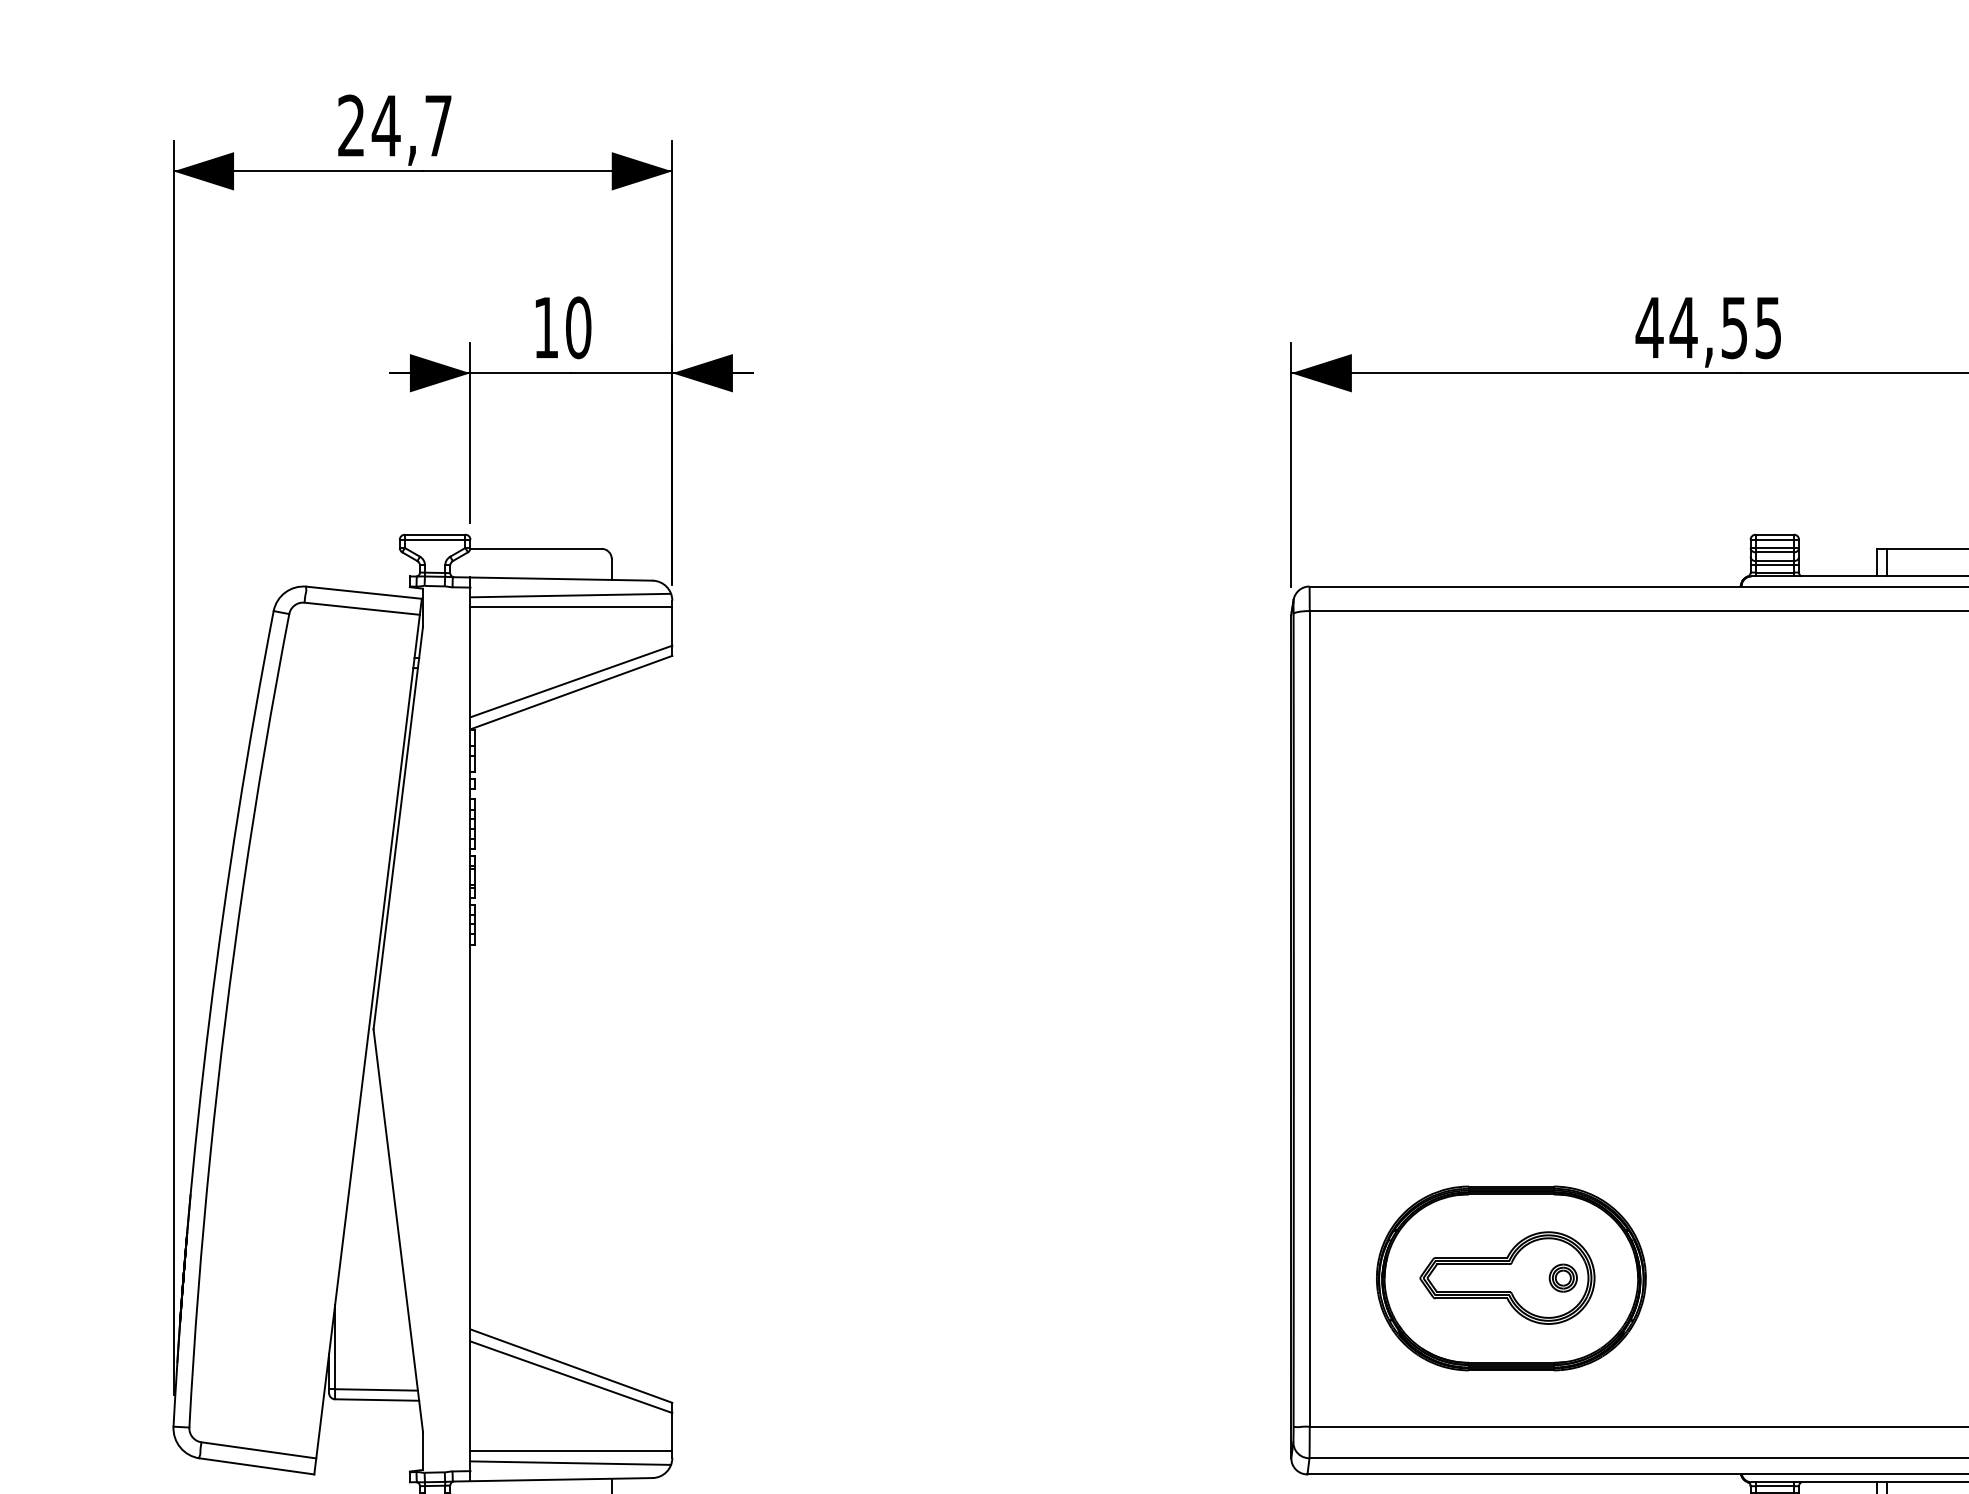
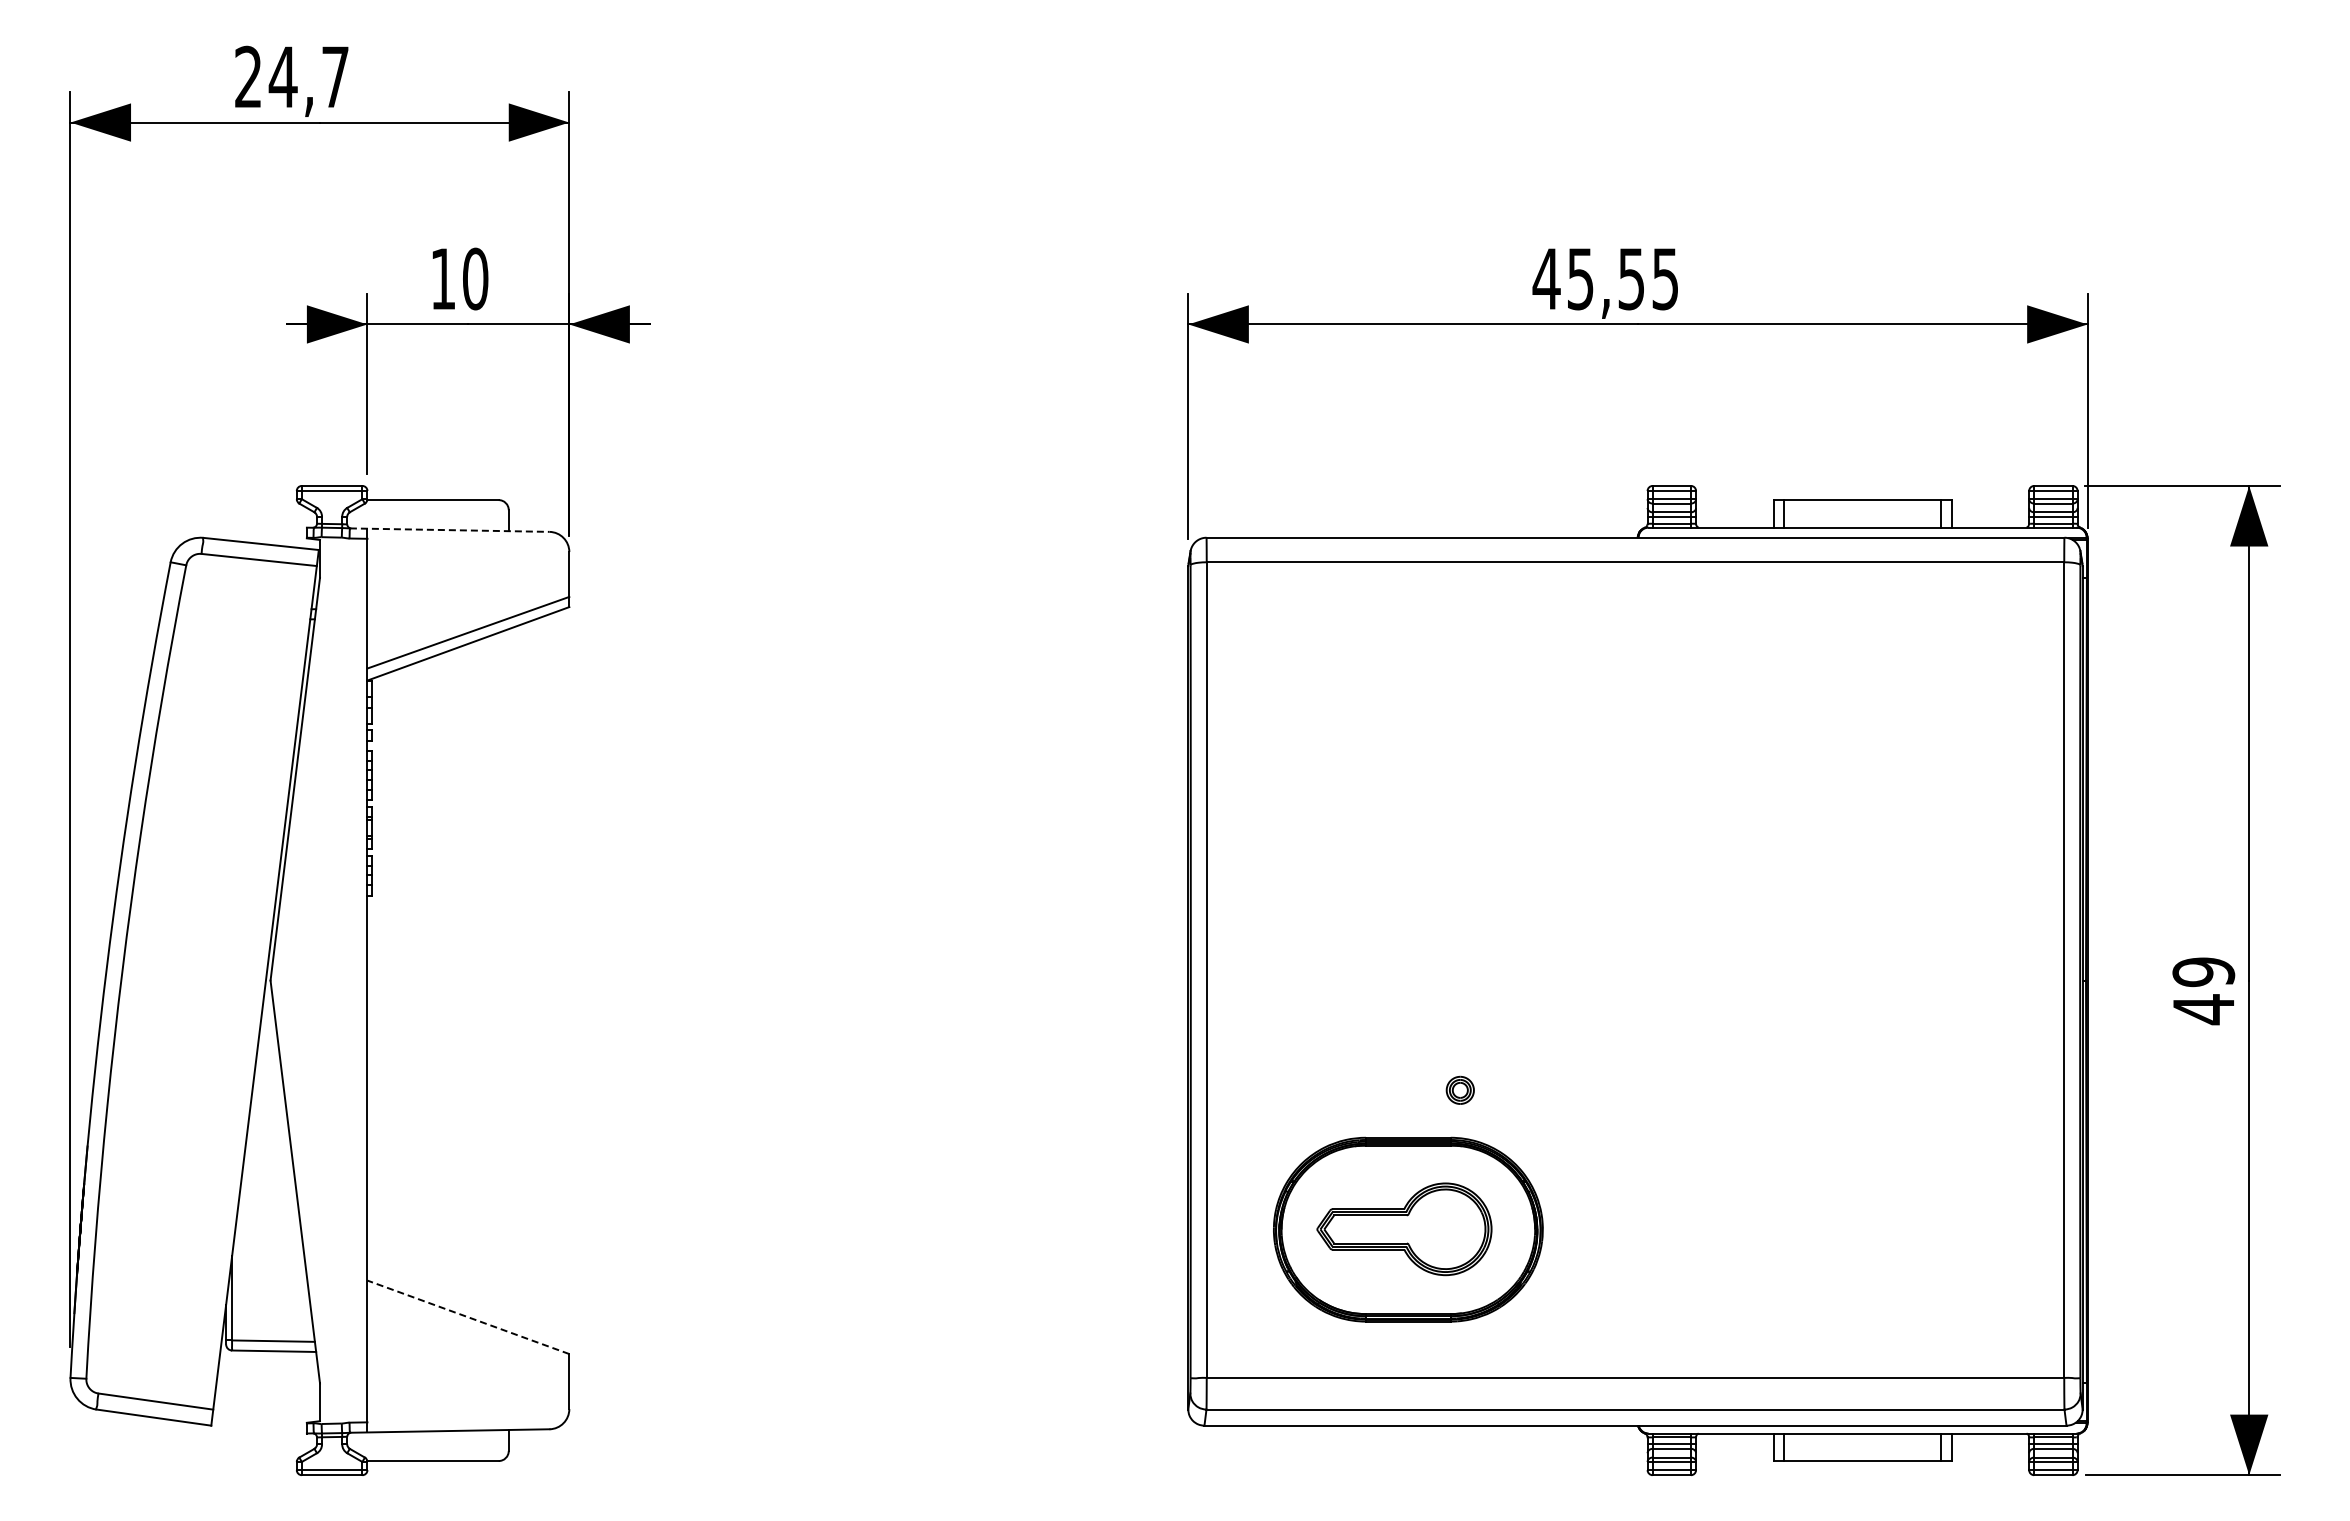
text: (1683, 328) -> (1580, 279), 44,55 -> 45,55
line: (552, 579) -> (449, 530), solid -> dashed
line: (570, 595) -> (467, 546), removed
line: (571, 607) -> (468, 558), removed
part: (1562, 1277) -> (1459, 1089), moved
line: (570, 1366) -> (467, 1317), solid -> dashed
line: (571, 1377) -> (468, 1328), removed
line: (571, 1451) -> (468, 1402), removed
line: (570, 1463) -> (467, 1414), removed

